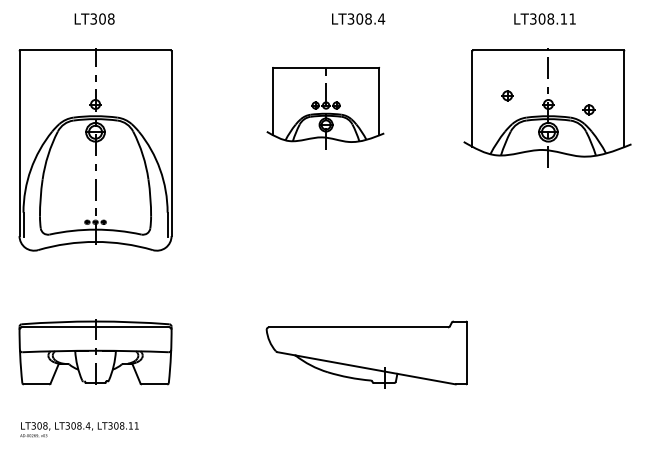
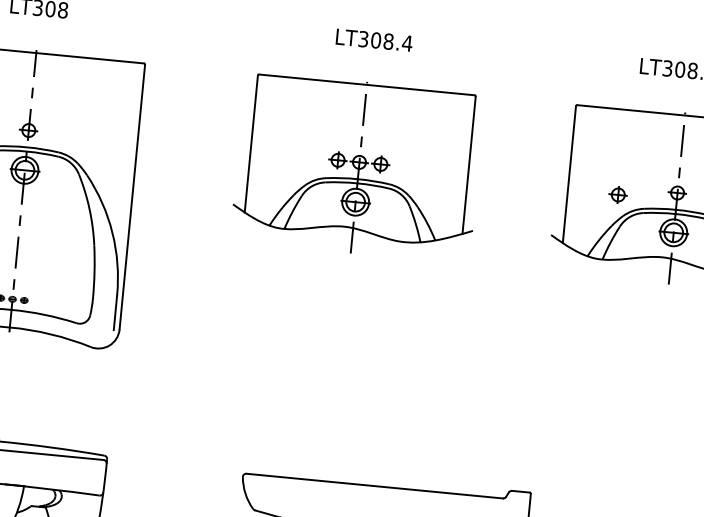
text: (358, 18) -> (374, 39), moved
part: (507, 95) -> (618, 194), moved
part: (325, 107) -> (357, 166), size x1.43

